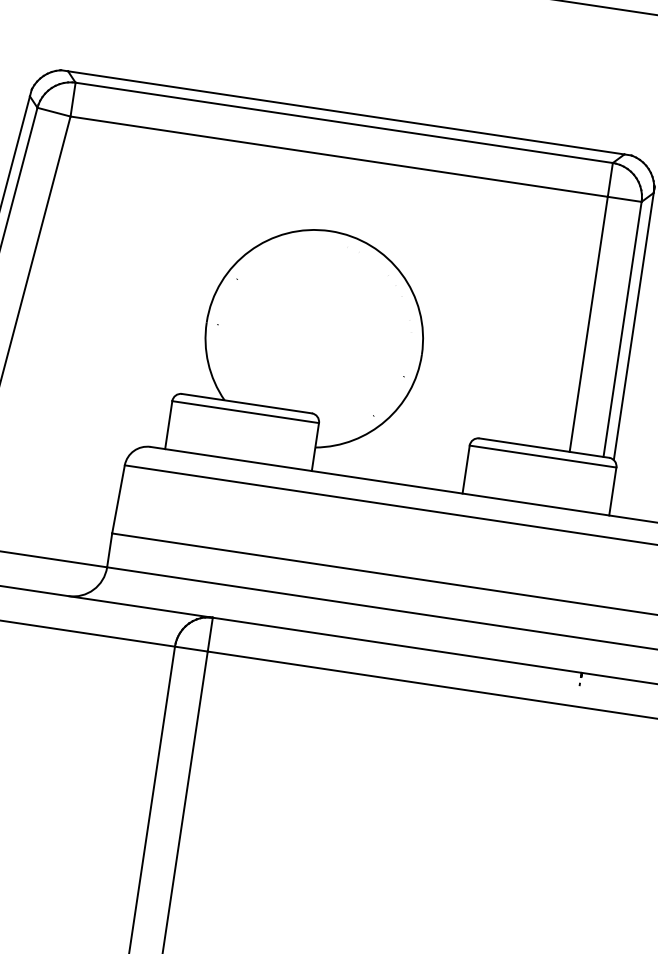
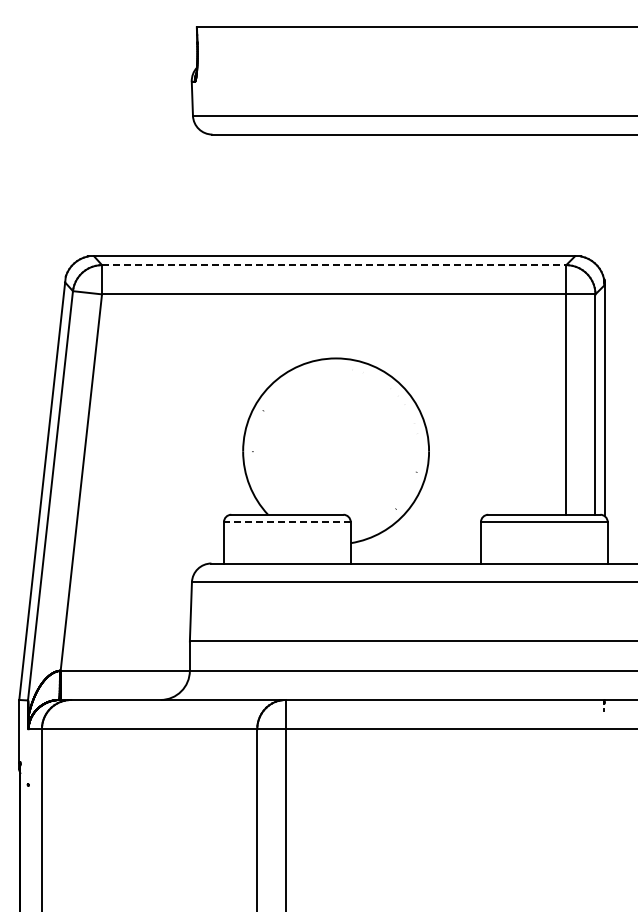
line: (344, 123) -> (334, 265), solid -> dashed
line: (244, 412) -> (286, 522), solid -> dashed

